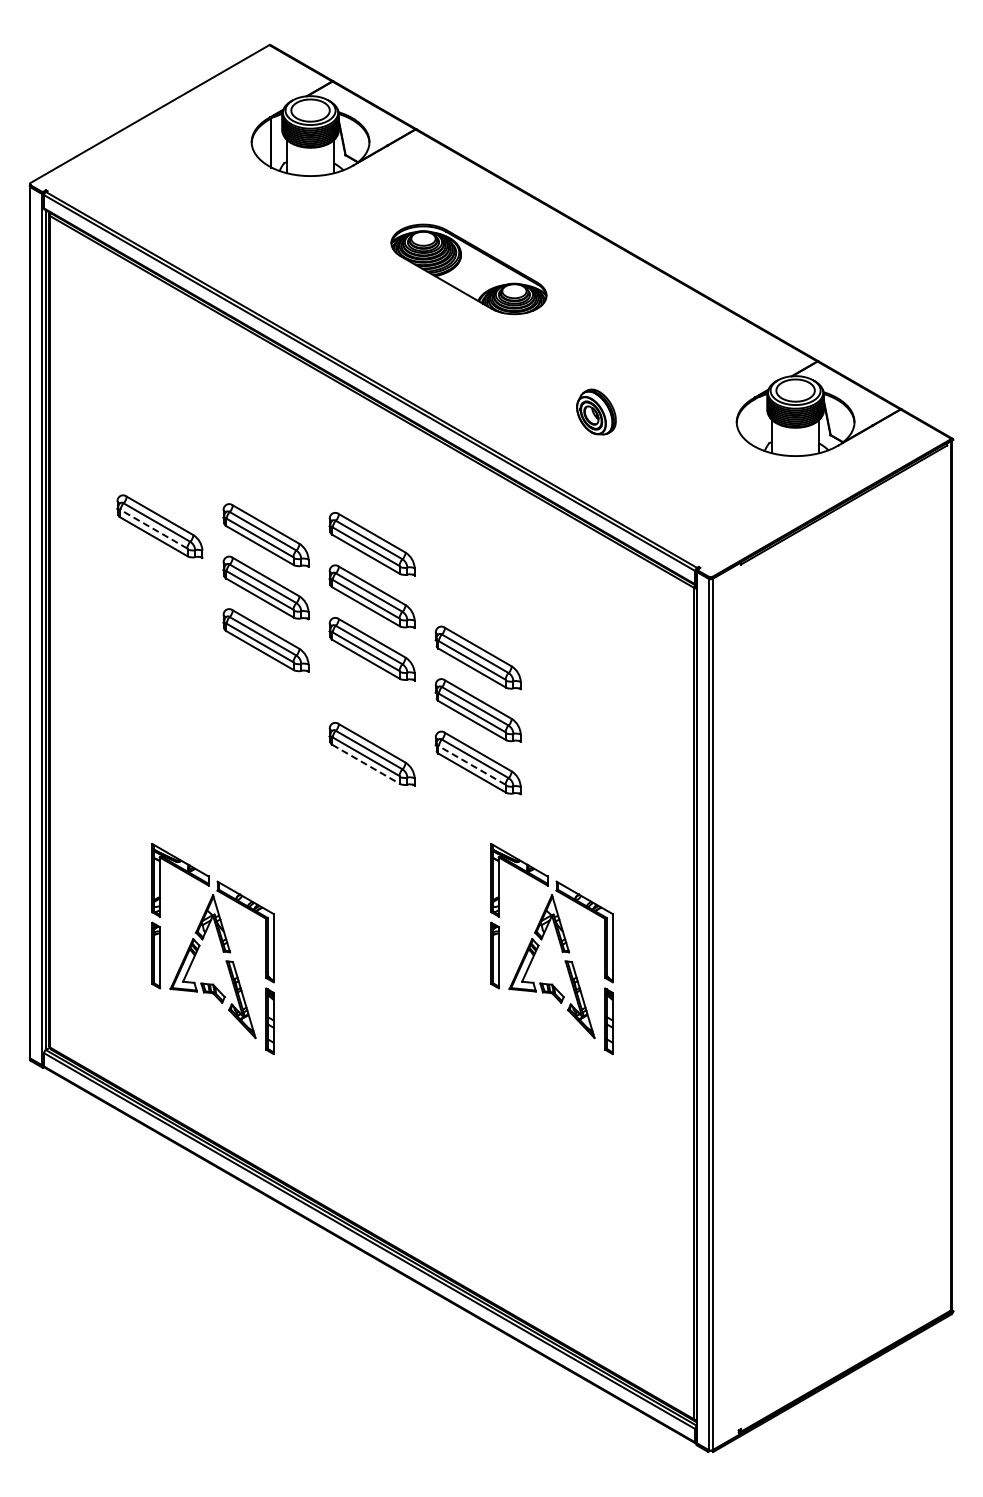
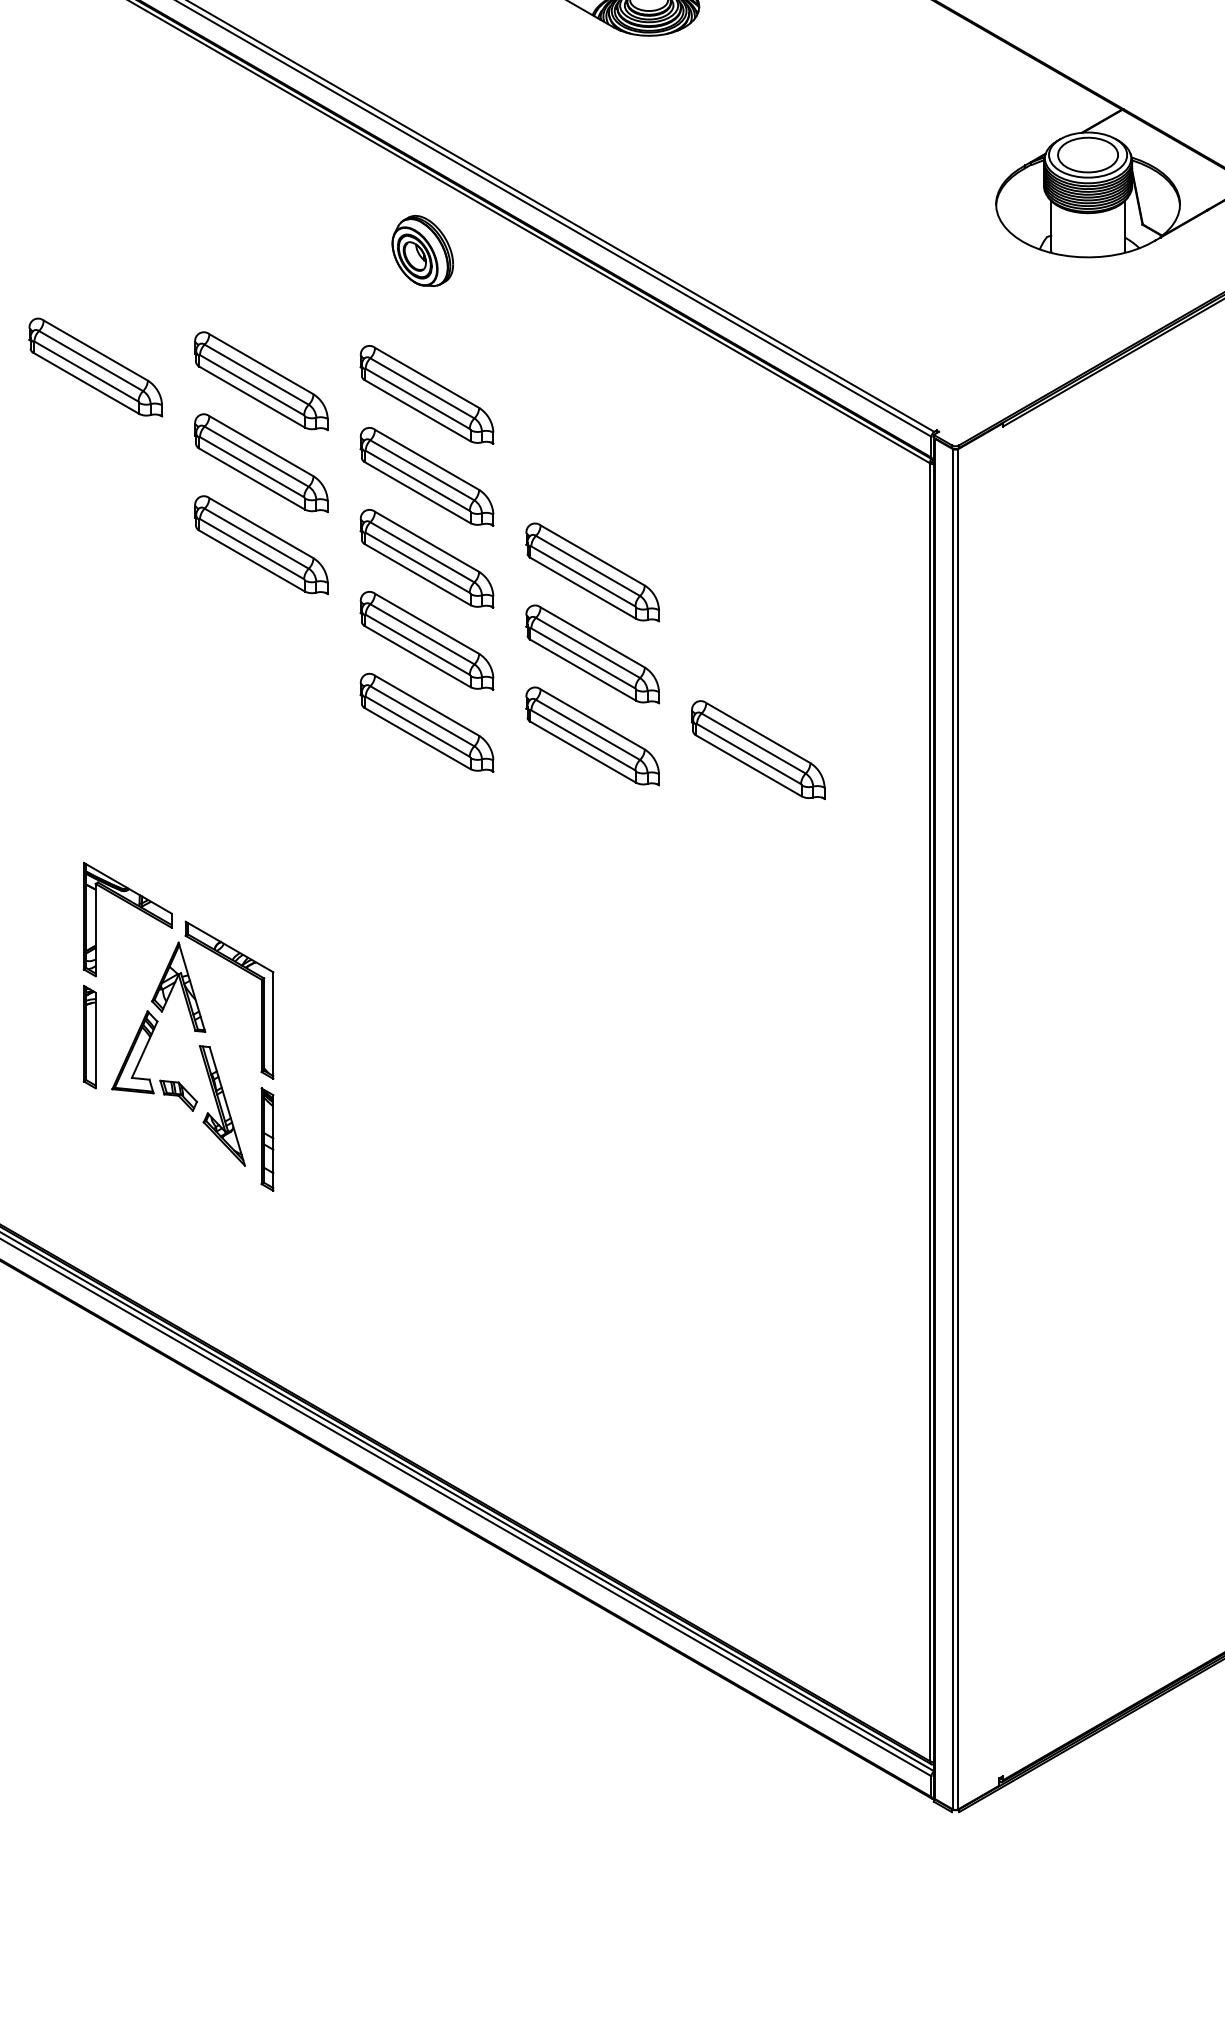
part: (596, 411) -> (422, 250), moved
line: (153, 529) -> (85, 371), dashed -> solid
part: (371, 701) -> (425, 640), added
line: (366, 764) -> (418, 738), dashed -> solid
line: (472, 765) -> (583, 740), dashed -> solid
part: (583, 771) -> (756, 749), added
part: (559, 944) -> (719, 1019), removed

